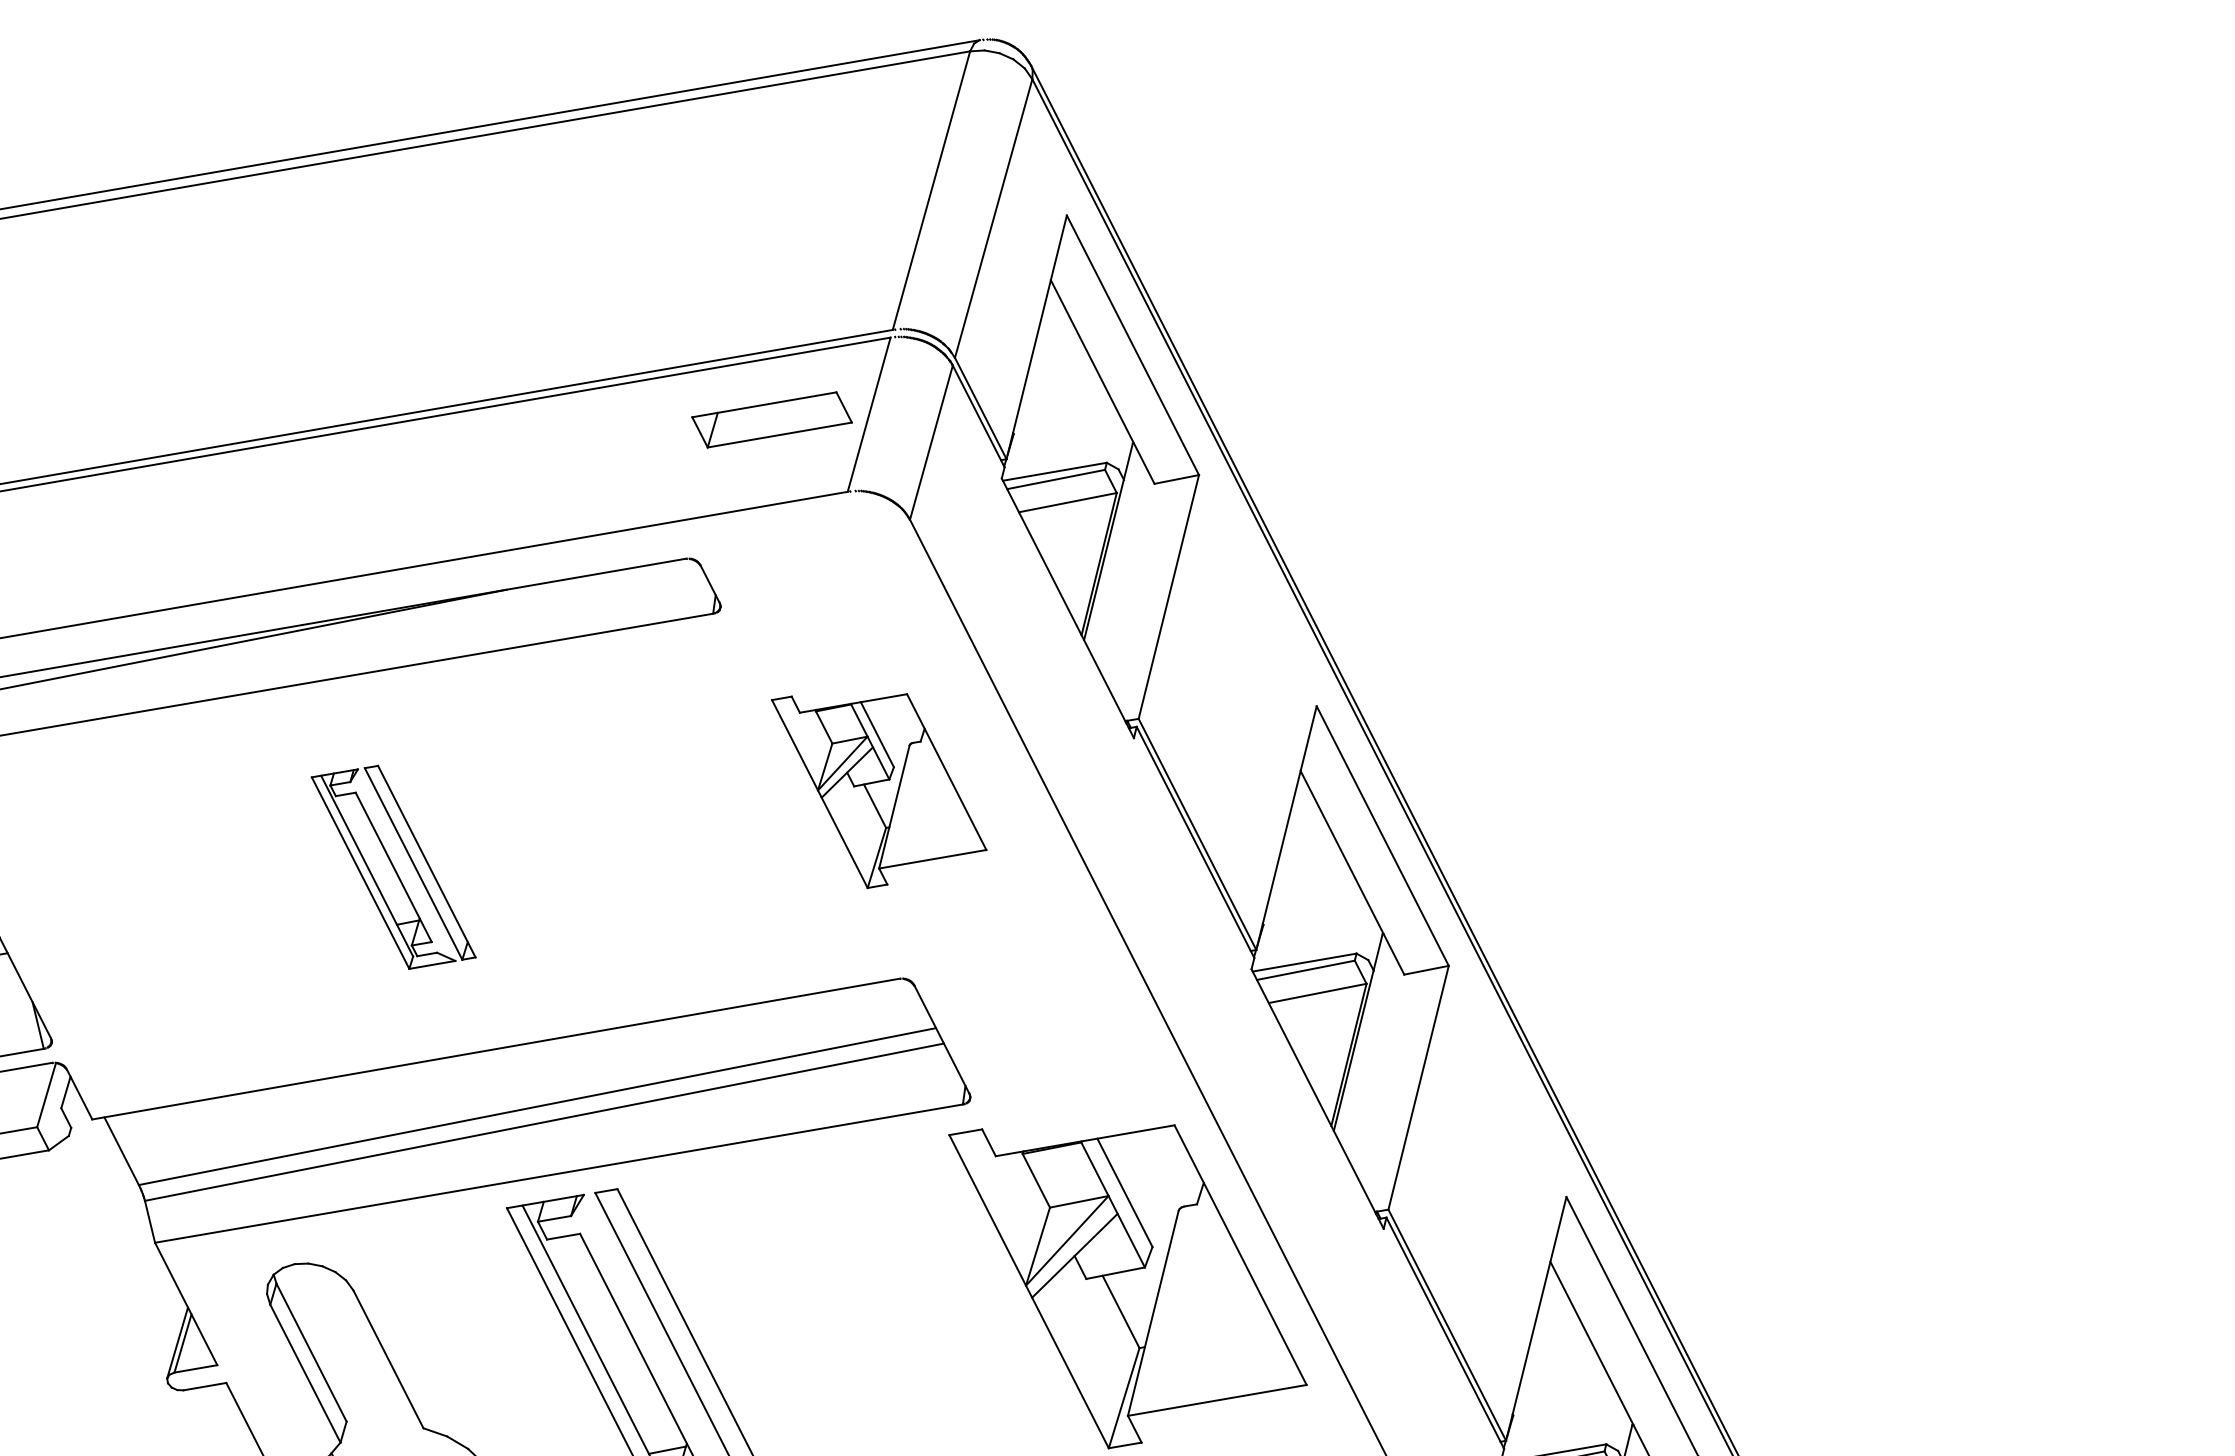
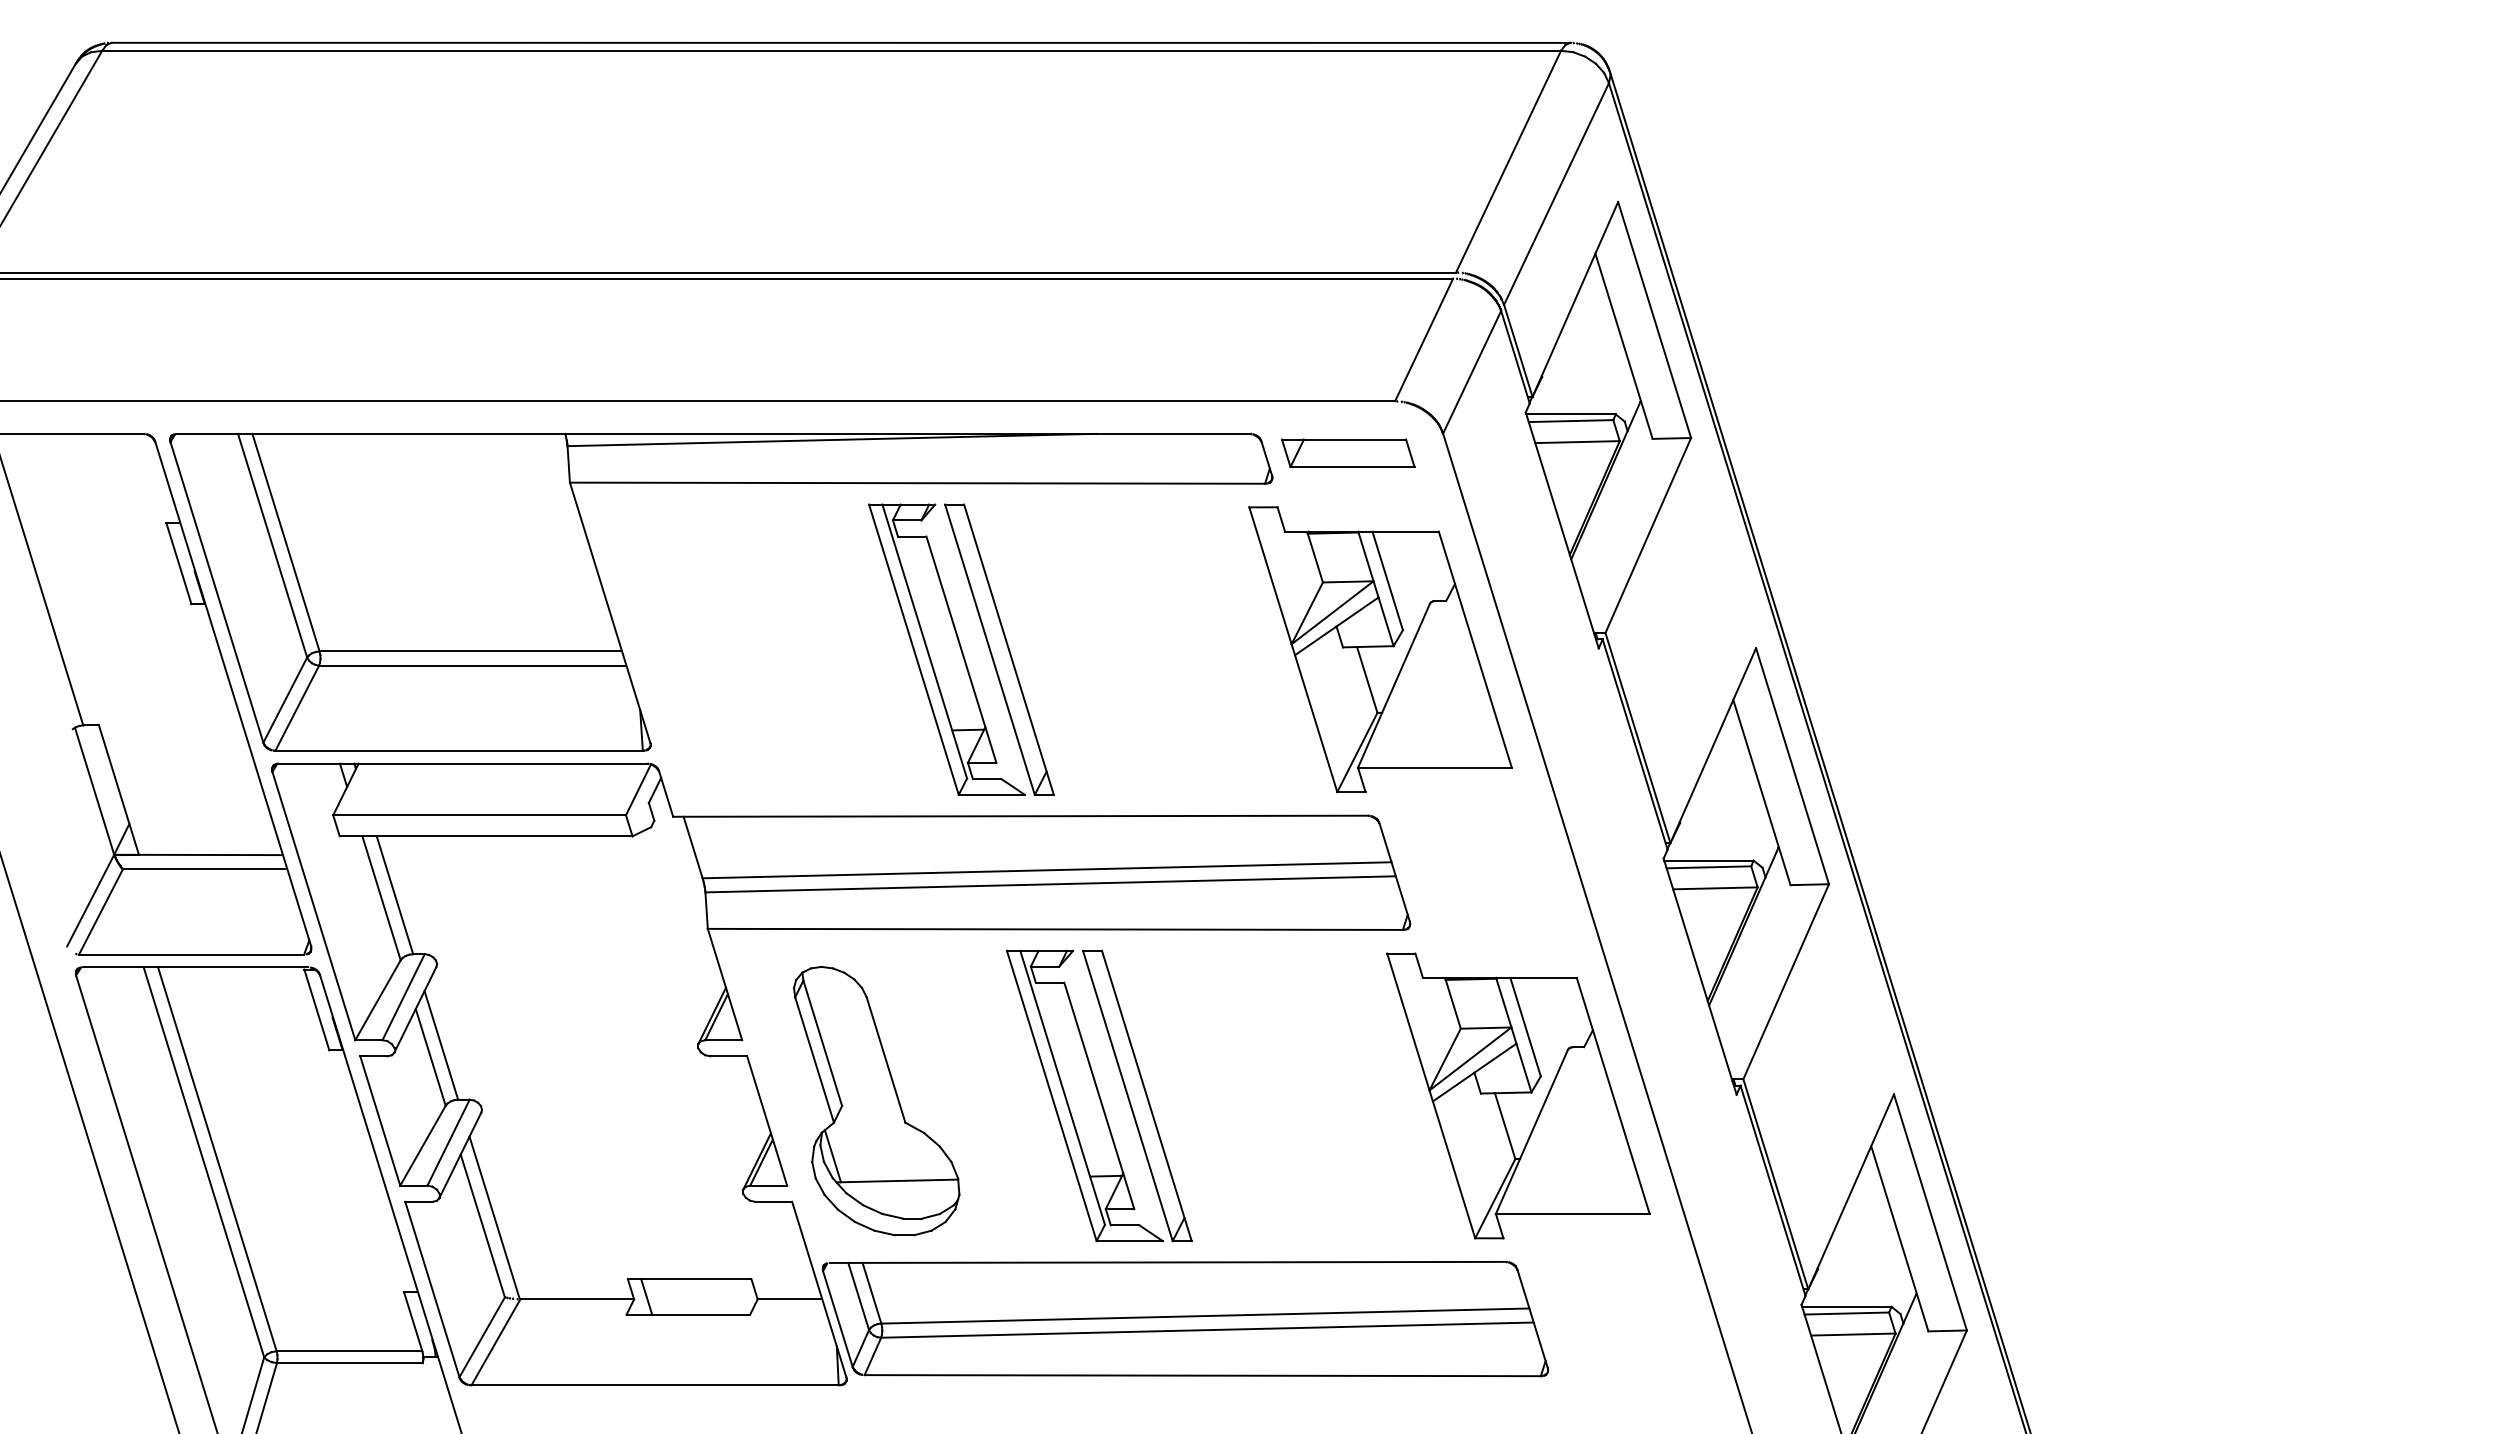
part: (772, 420) -> (1348, 453), moved
part: (880, 783) -> (1380, 649), size x1.67
part: (393, 867) -> (961, 649), size x1.67

